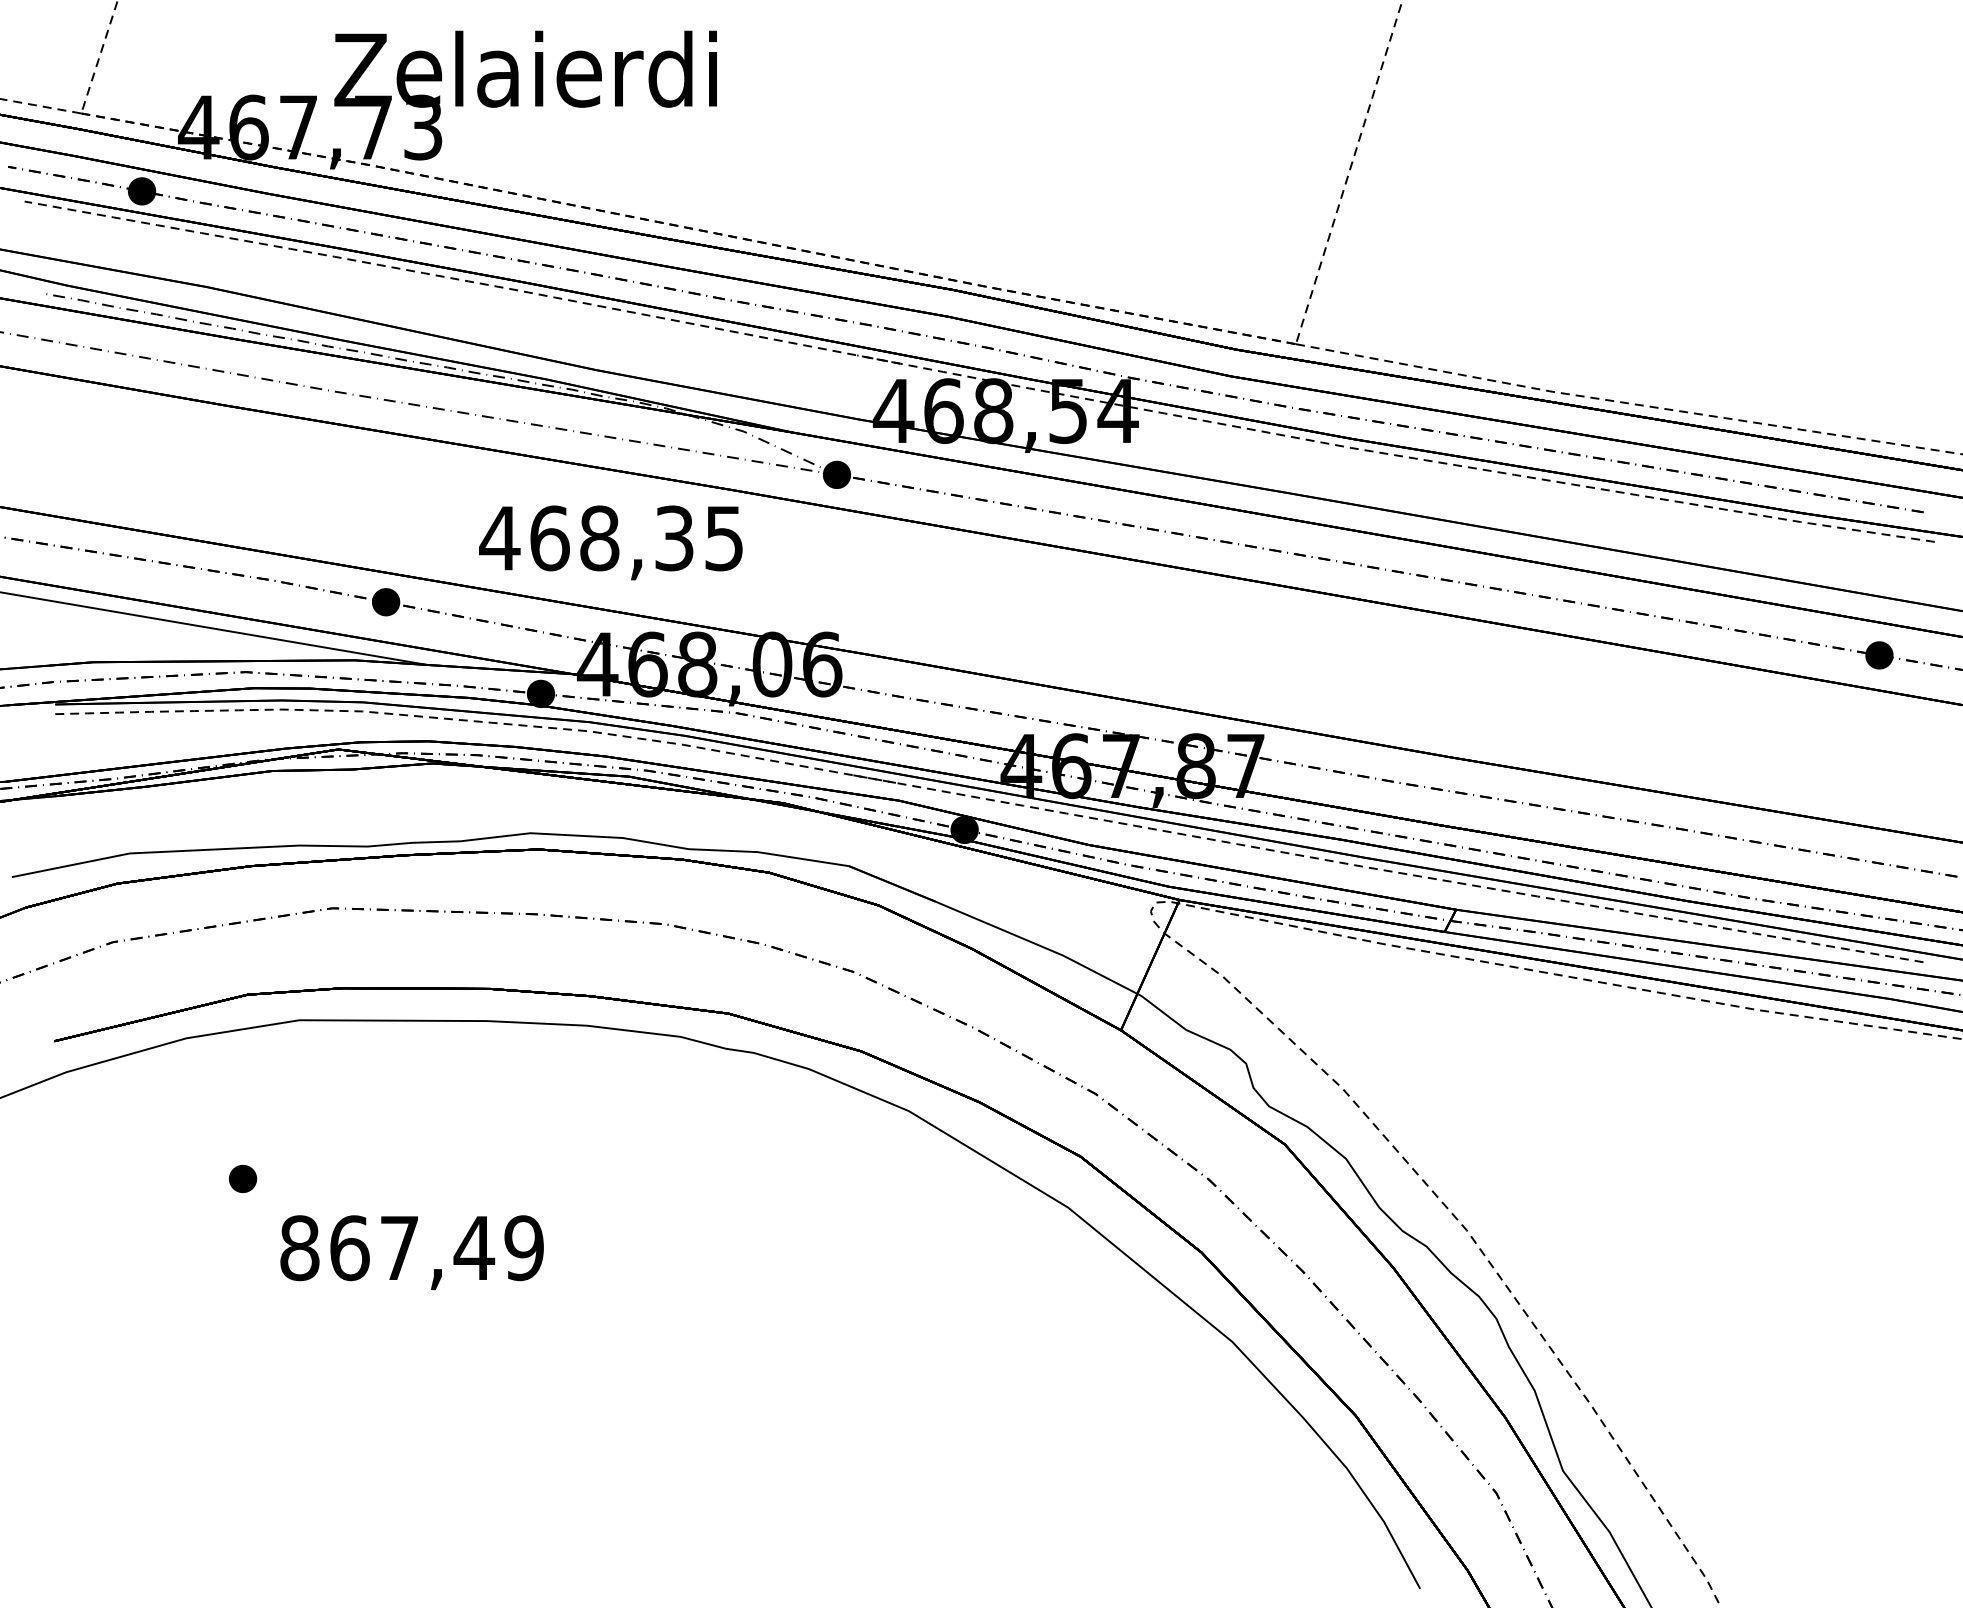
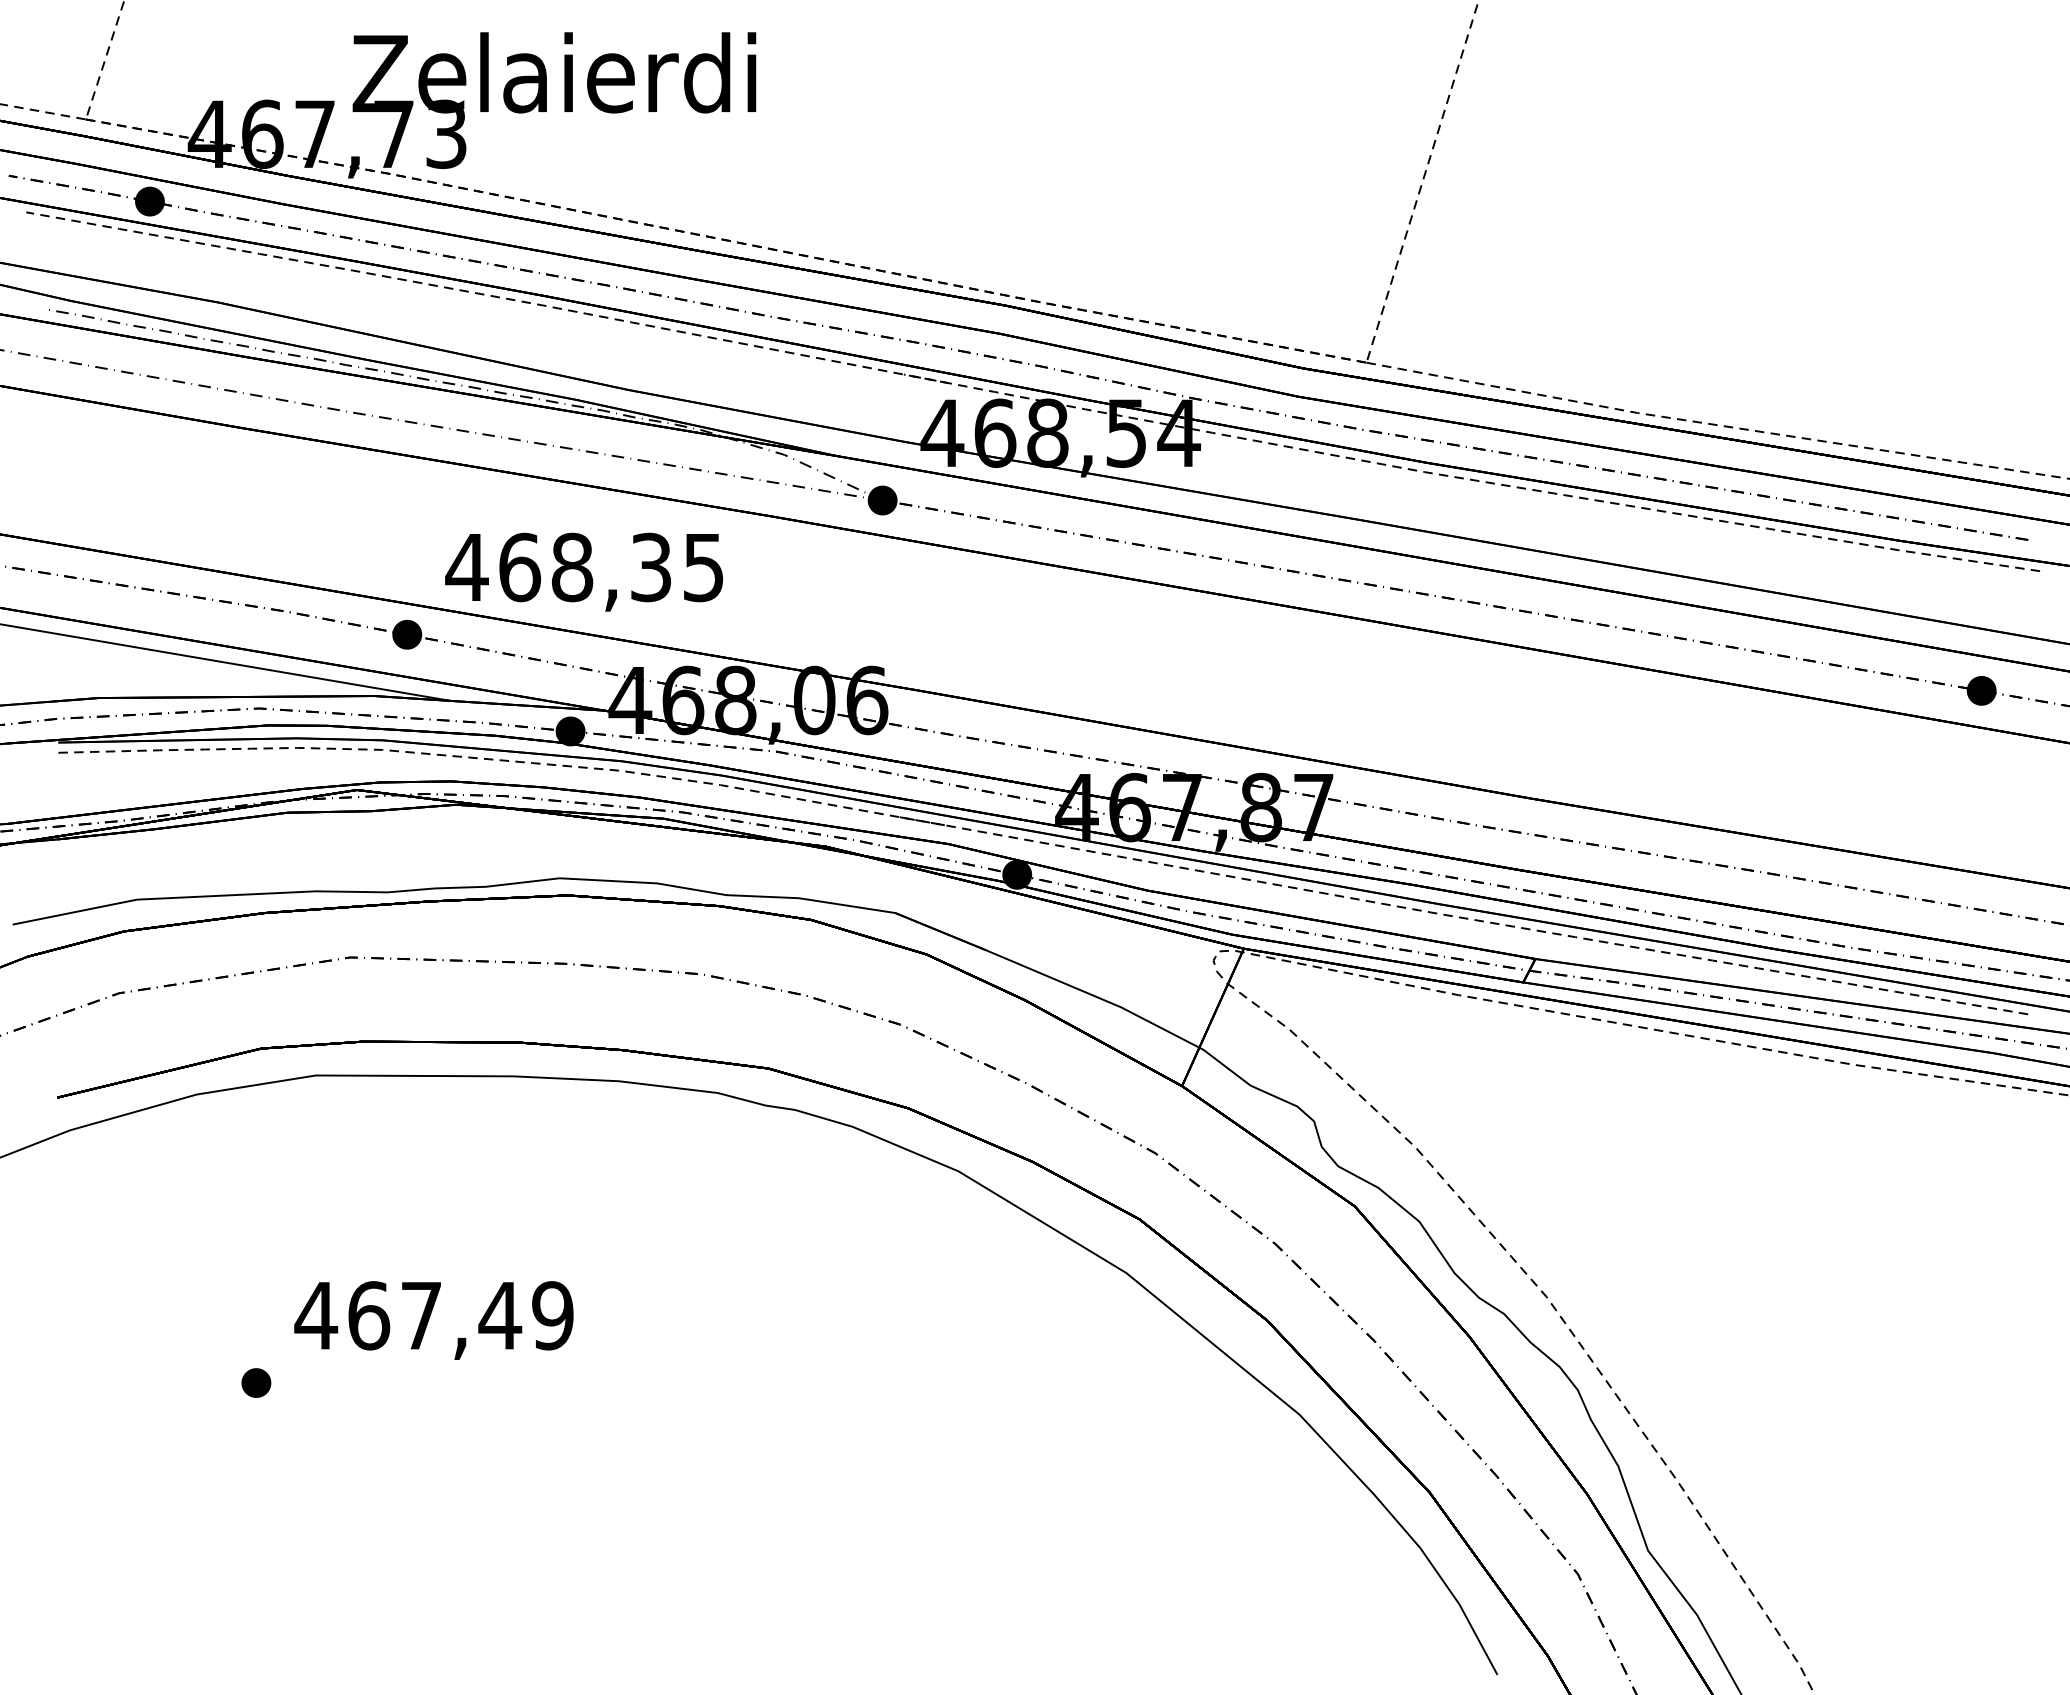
text: (610, 542) -> (583, 571), moved
part: (243, 1178) -> (256, 1382), moved
text: (299, 1248) -> (315, 1316), 867,49 -> 467,49

